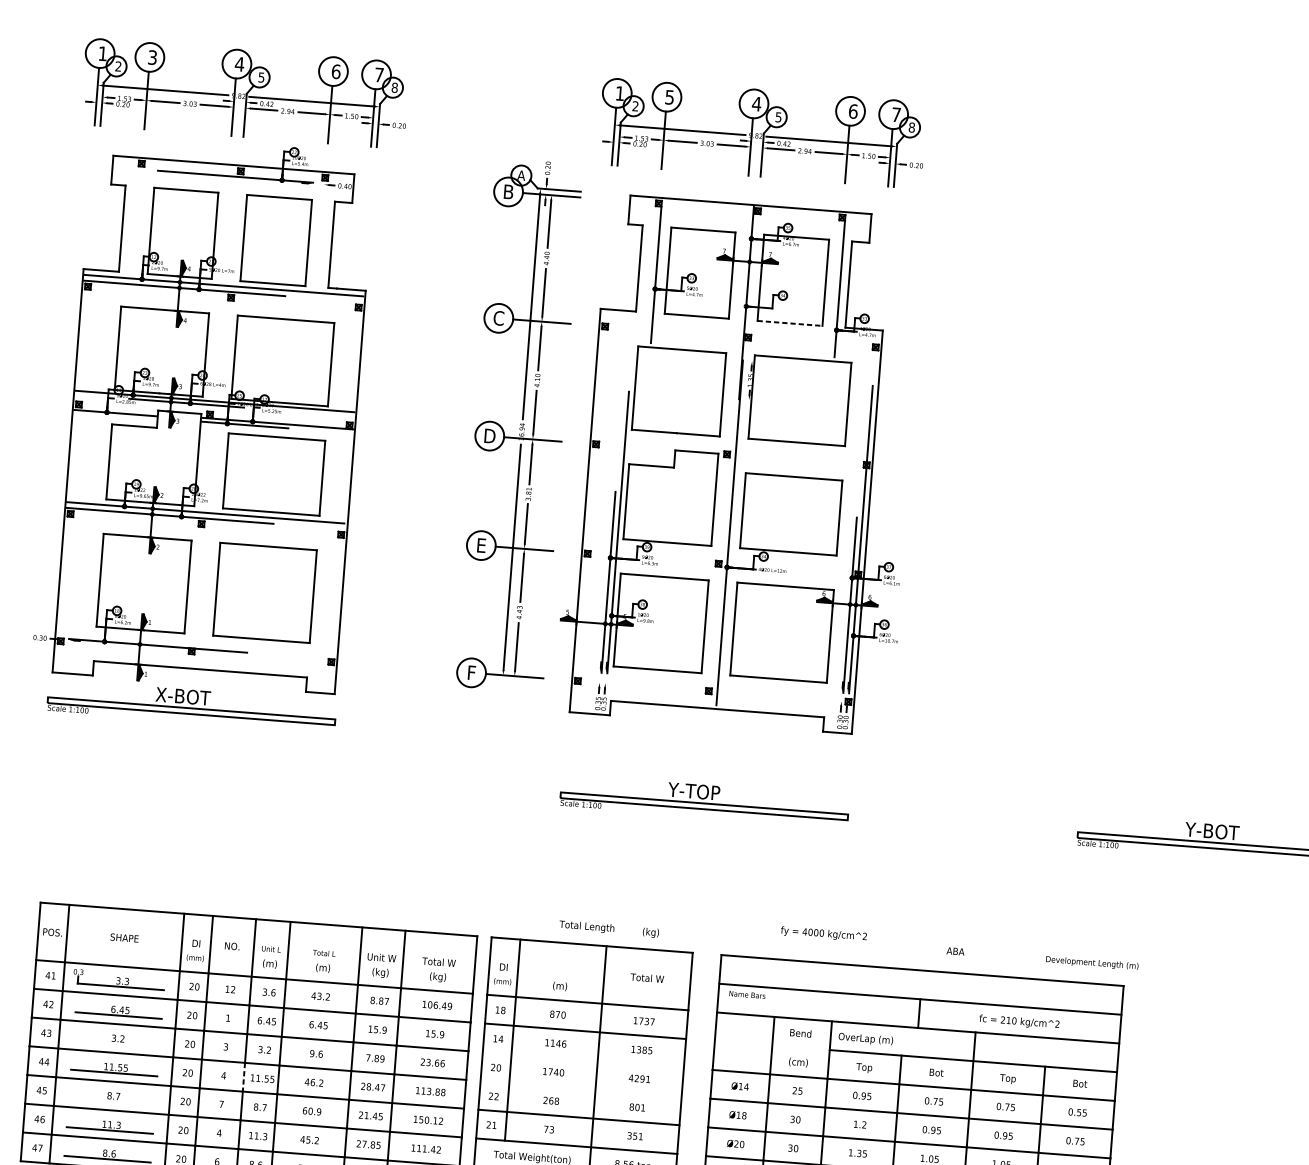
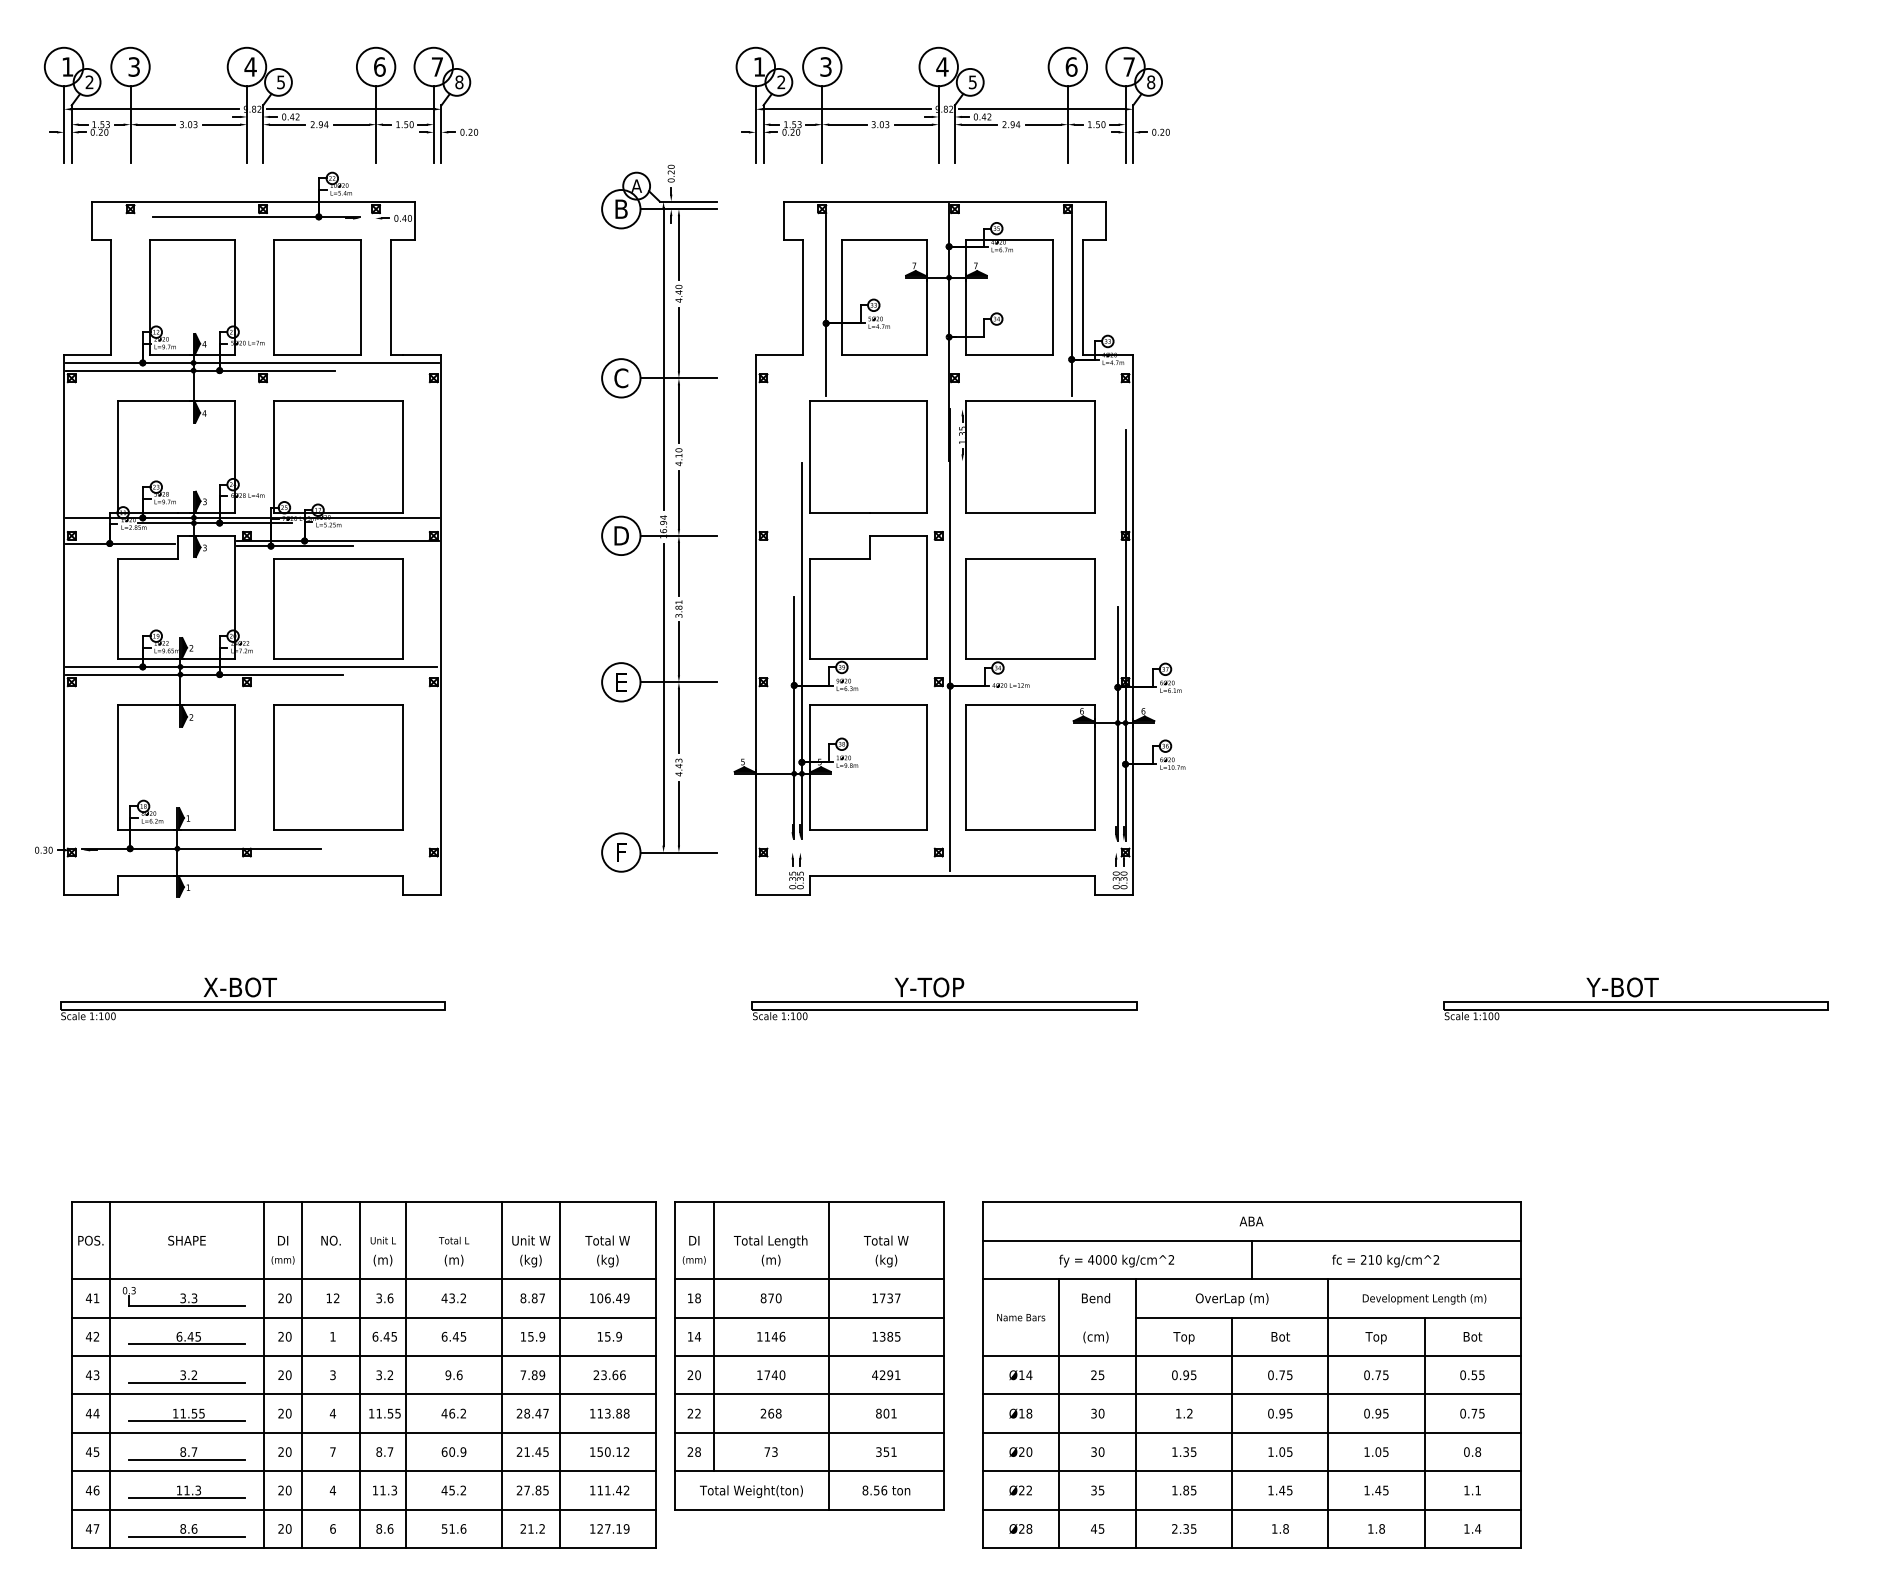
text: (669, 97) -> (825, 66), 5 -> 3
line: (790, 323) -> (1009, 355), dashed -> solid
part: (191, 705) -> (252, 998), moved
text: (586, 926) -> (770, 1241), moved
text: (650, 932) -> (886, 1260), moved
text: (823, 933) -> (1116, 1260), moved
text: (955, 951) -> (1251, 1221), moved
text: (1092, 963) -> (1424, 1299), moved
text: (747, 994) -> (1021, 1317), moved
text: (865, 1039) -> (1231, 1299), moved
line: (116, 1043) -> (186, 1382), added
line: (583, 1060) -> (809, 1356), added
line: (243, 1077) -> (359, 1414), dashed -> solid
line: (581, 1088) -> (809, 1394), added
line: (111, 1101) -> (186, 1459), added
text: (494, 1124) -> (697, 1451), 21 -> 28

